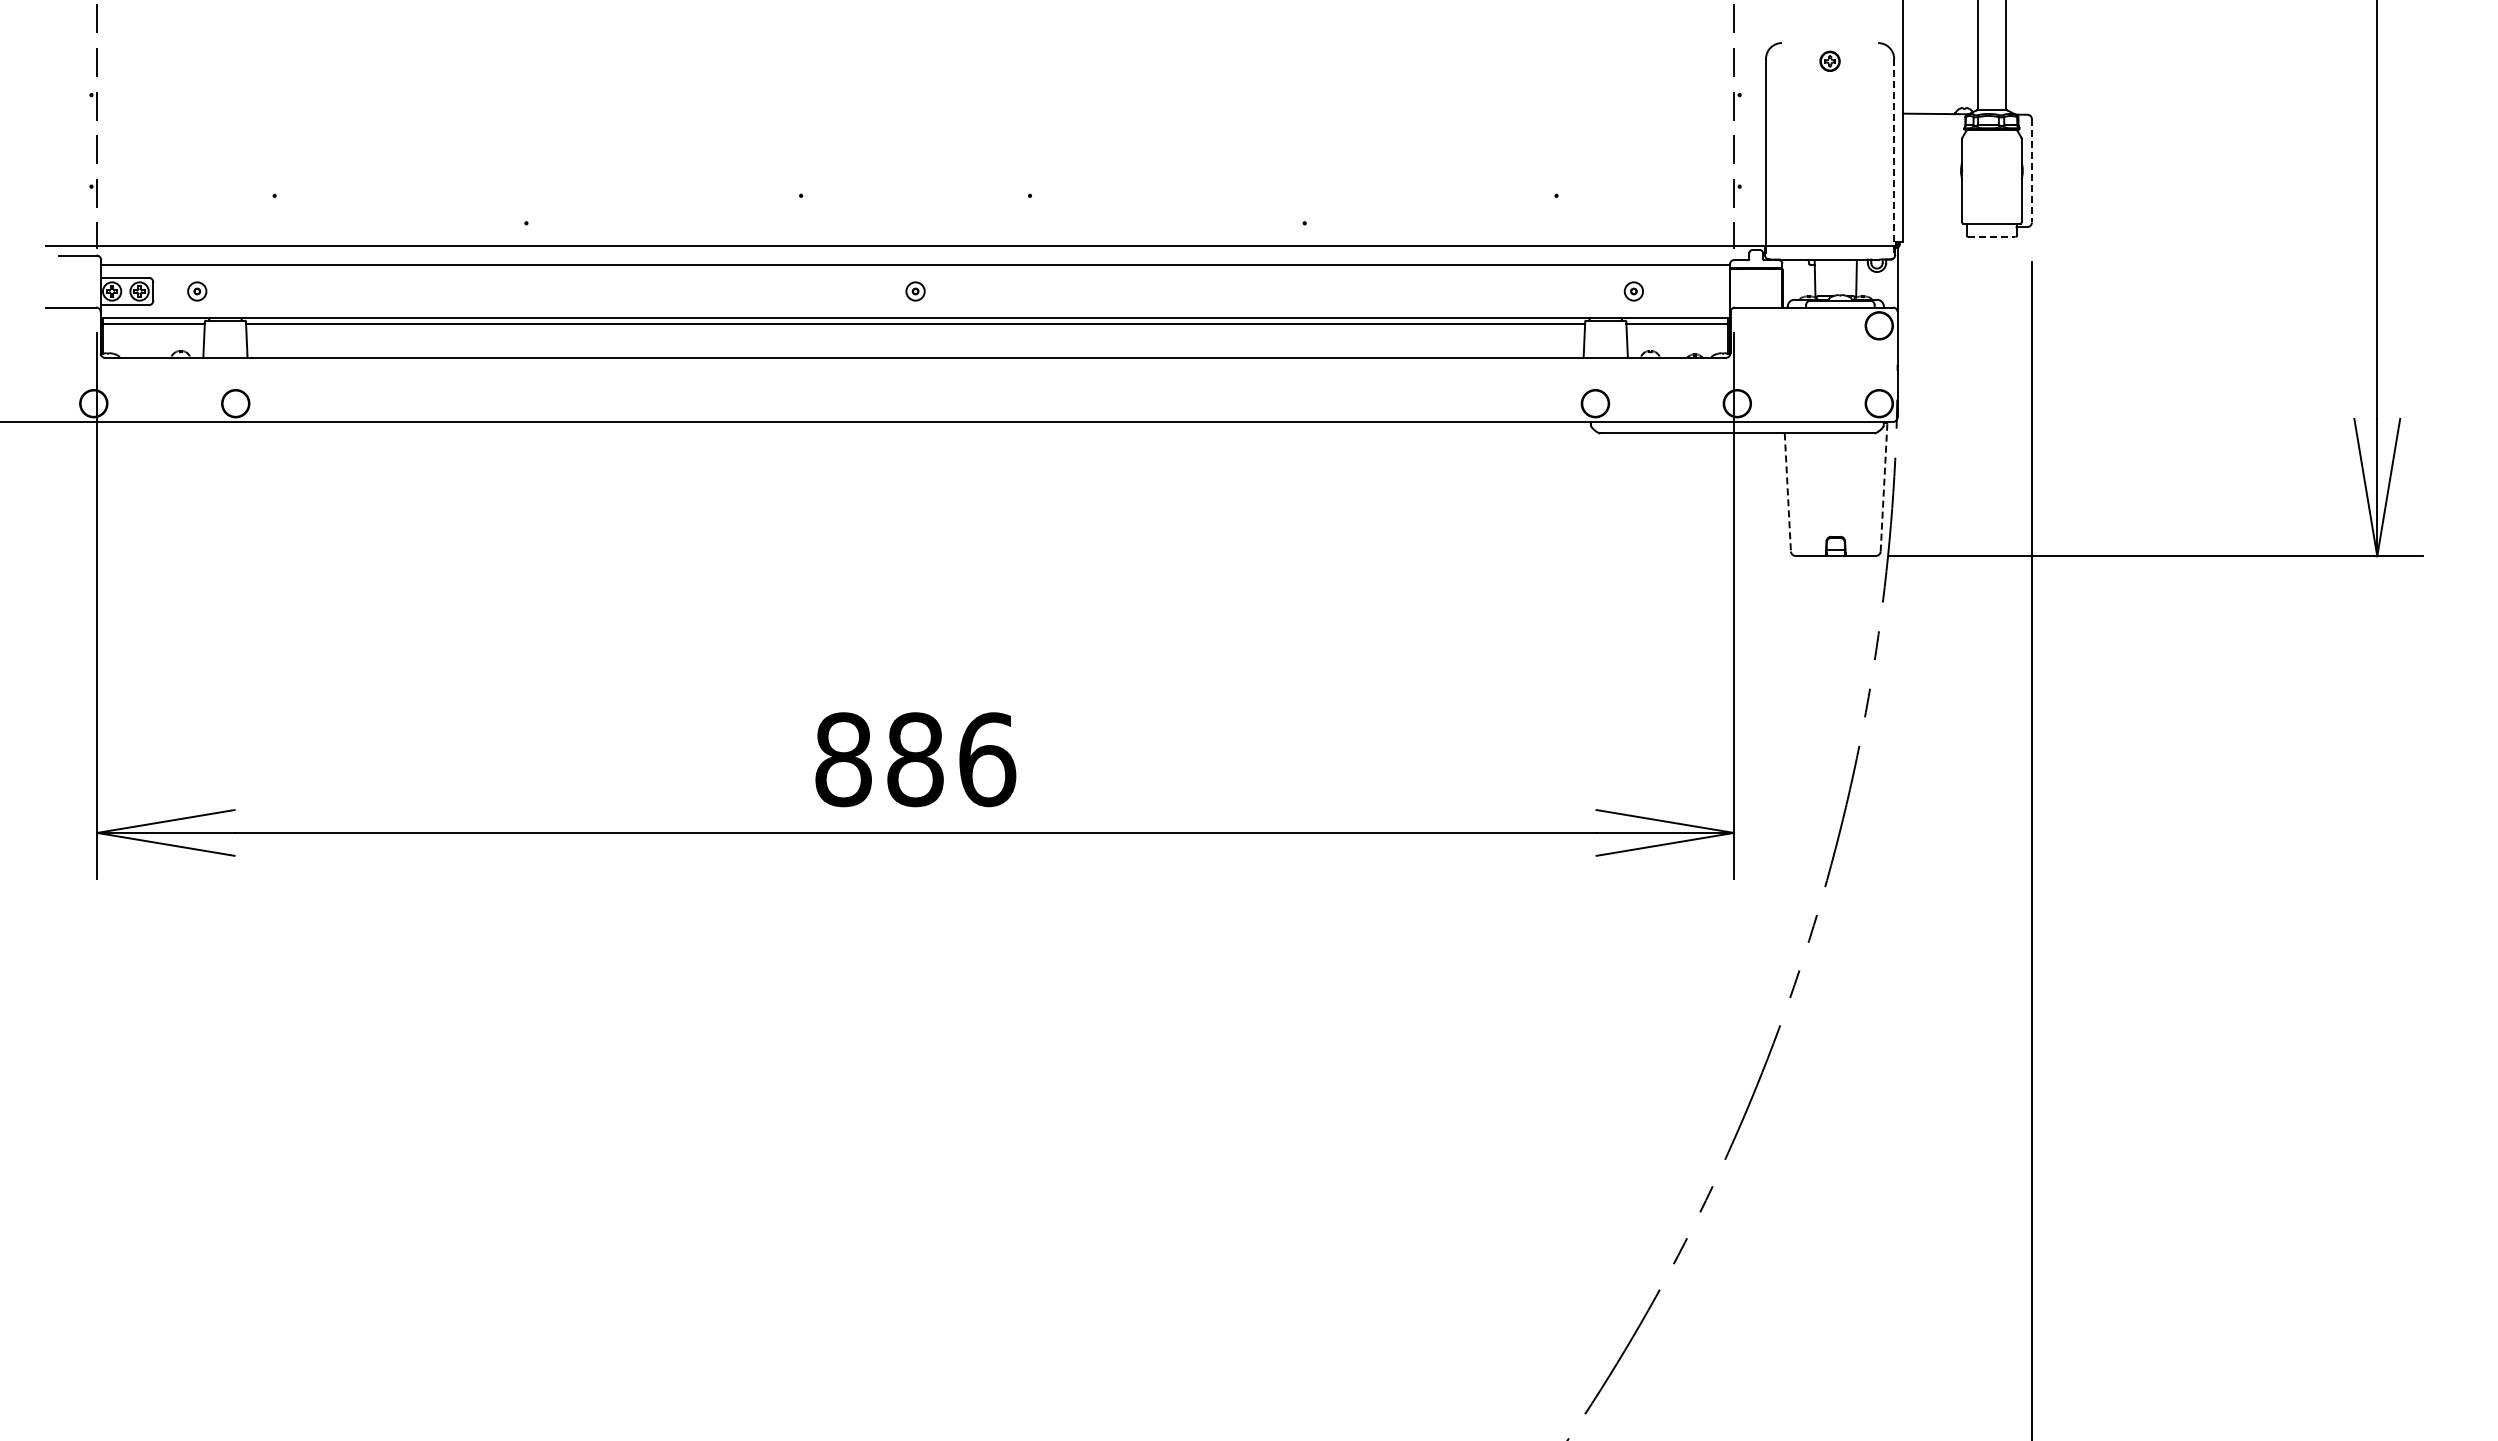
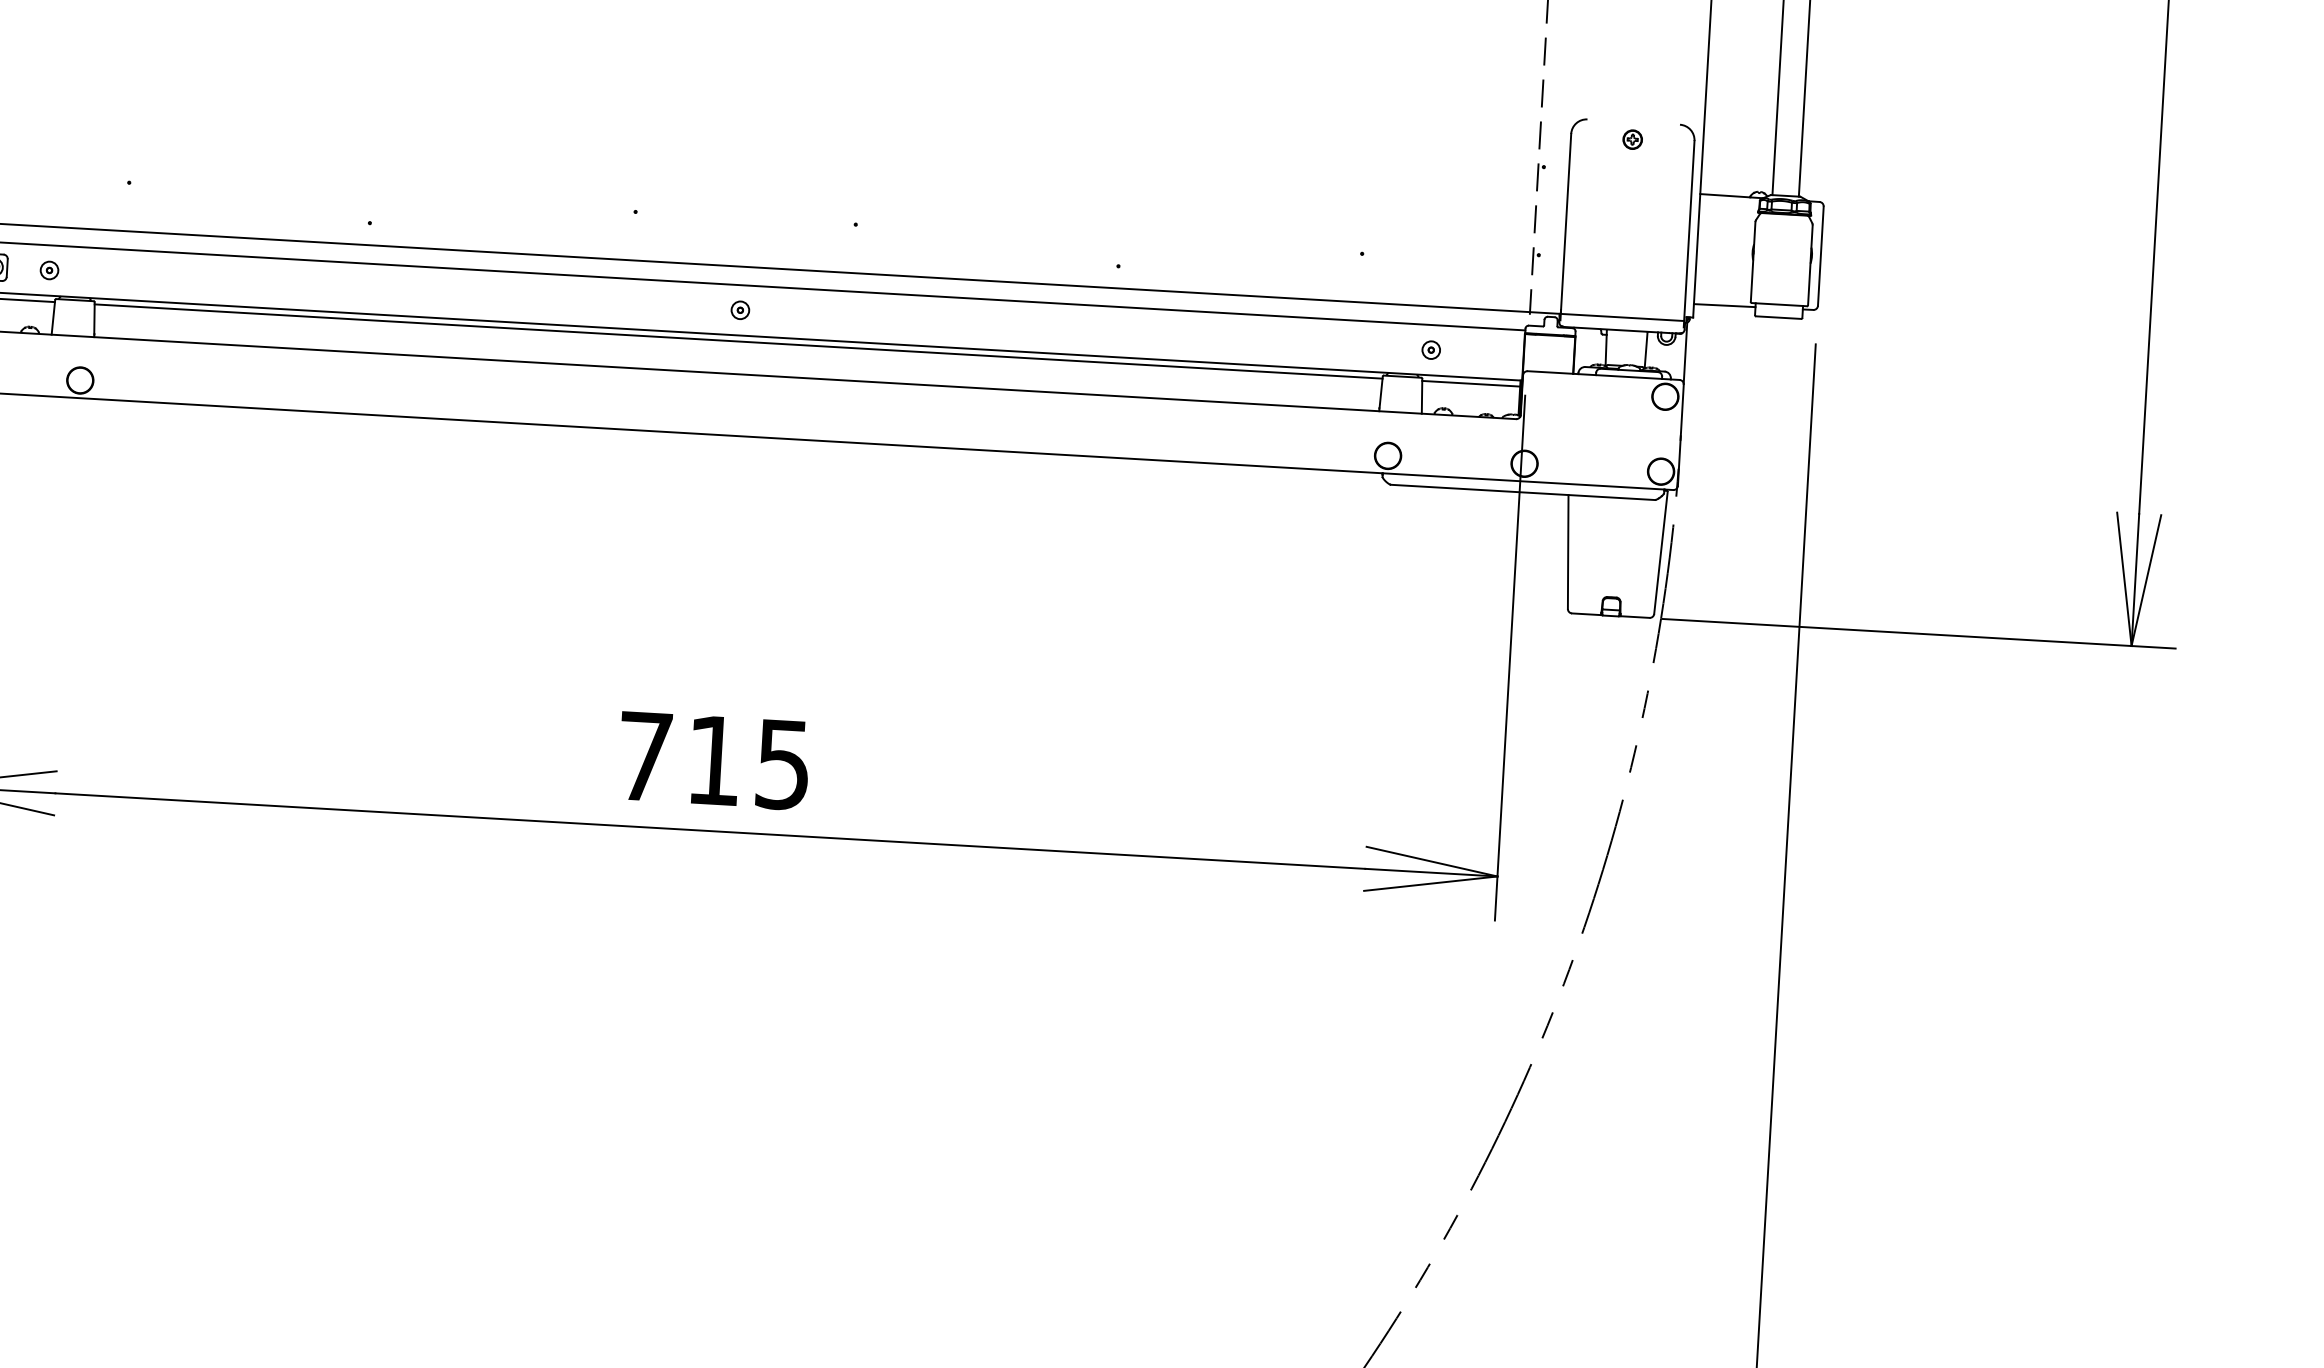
line: (1894, 155) -> (1689, 233), dashed -> solid
line: (2031, 170) -> (1820, 255), dashed -> solid
line: (1935, 227) -> (1724, 305), added
line: (1992, 237) -> (1779, 318), dashed -> solid
line: (1884, 487) -> (1661, 552), dashed -> solid
line: (1787, 493) -> (1567, 552), dashed -> solid
text: (915, 759) -> (714, 760), 886 -> 715

